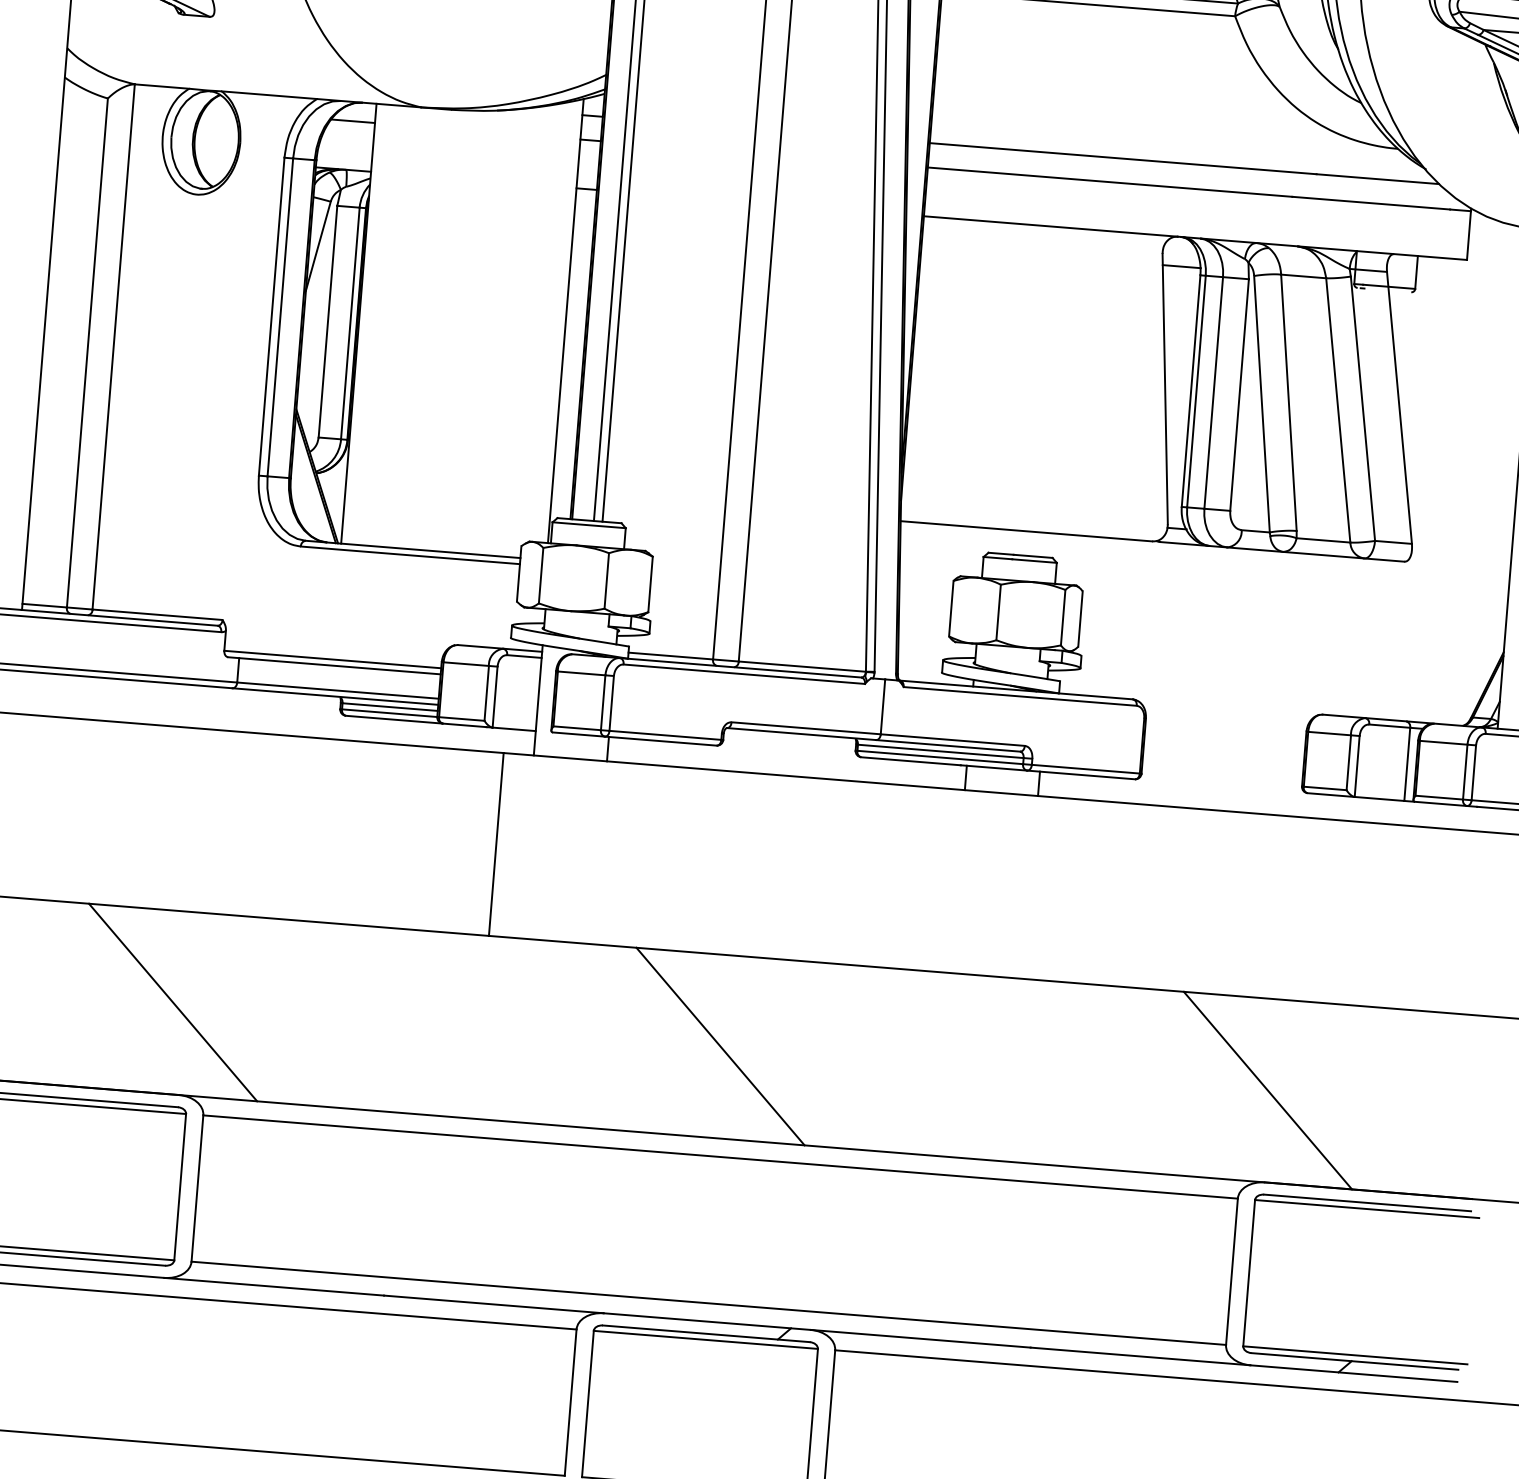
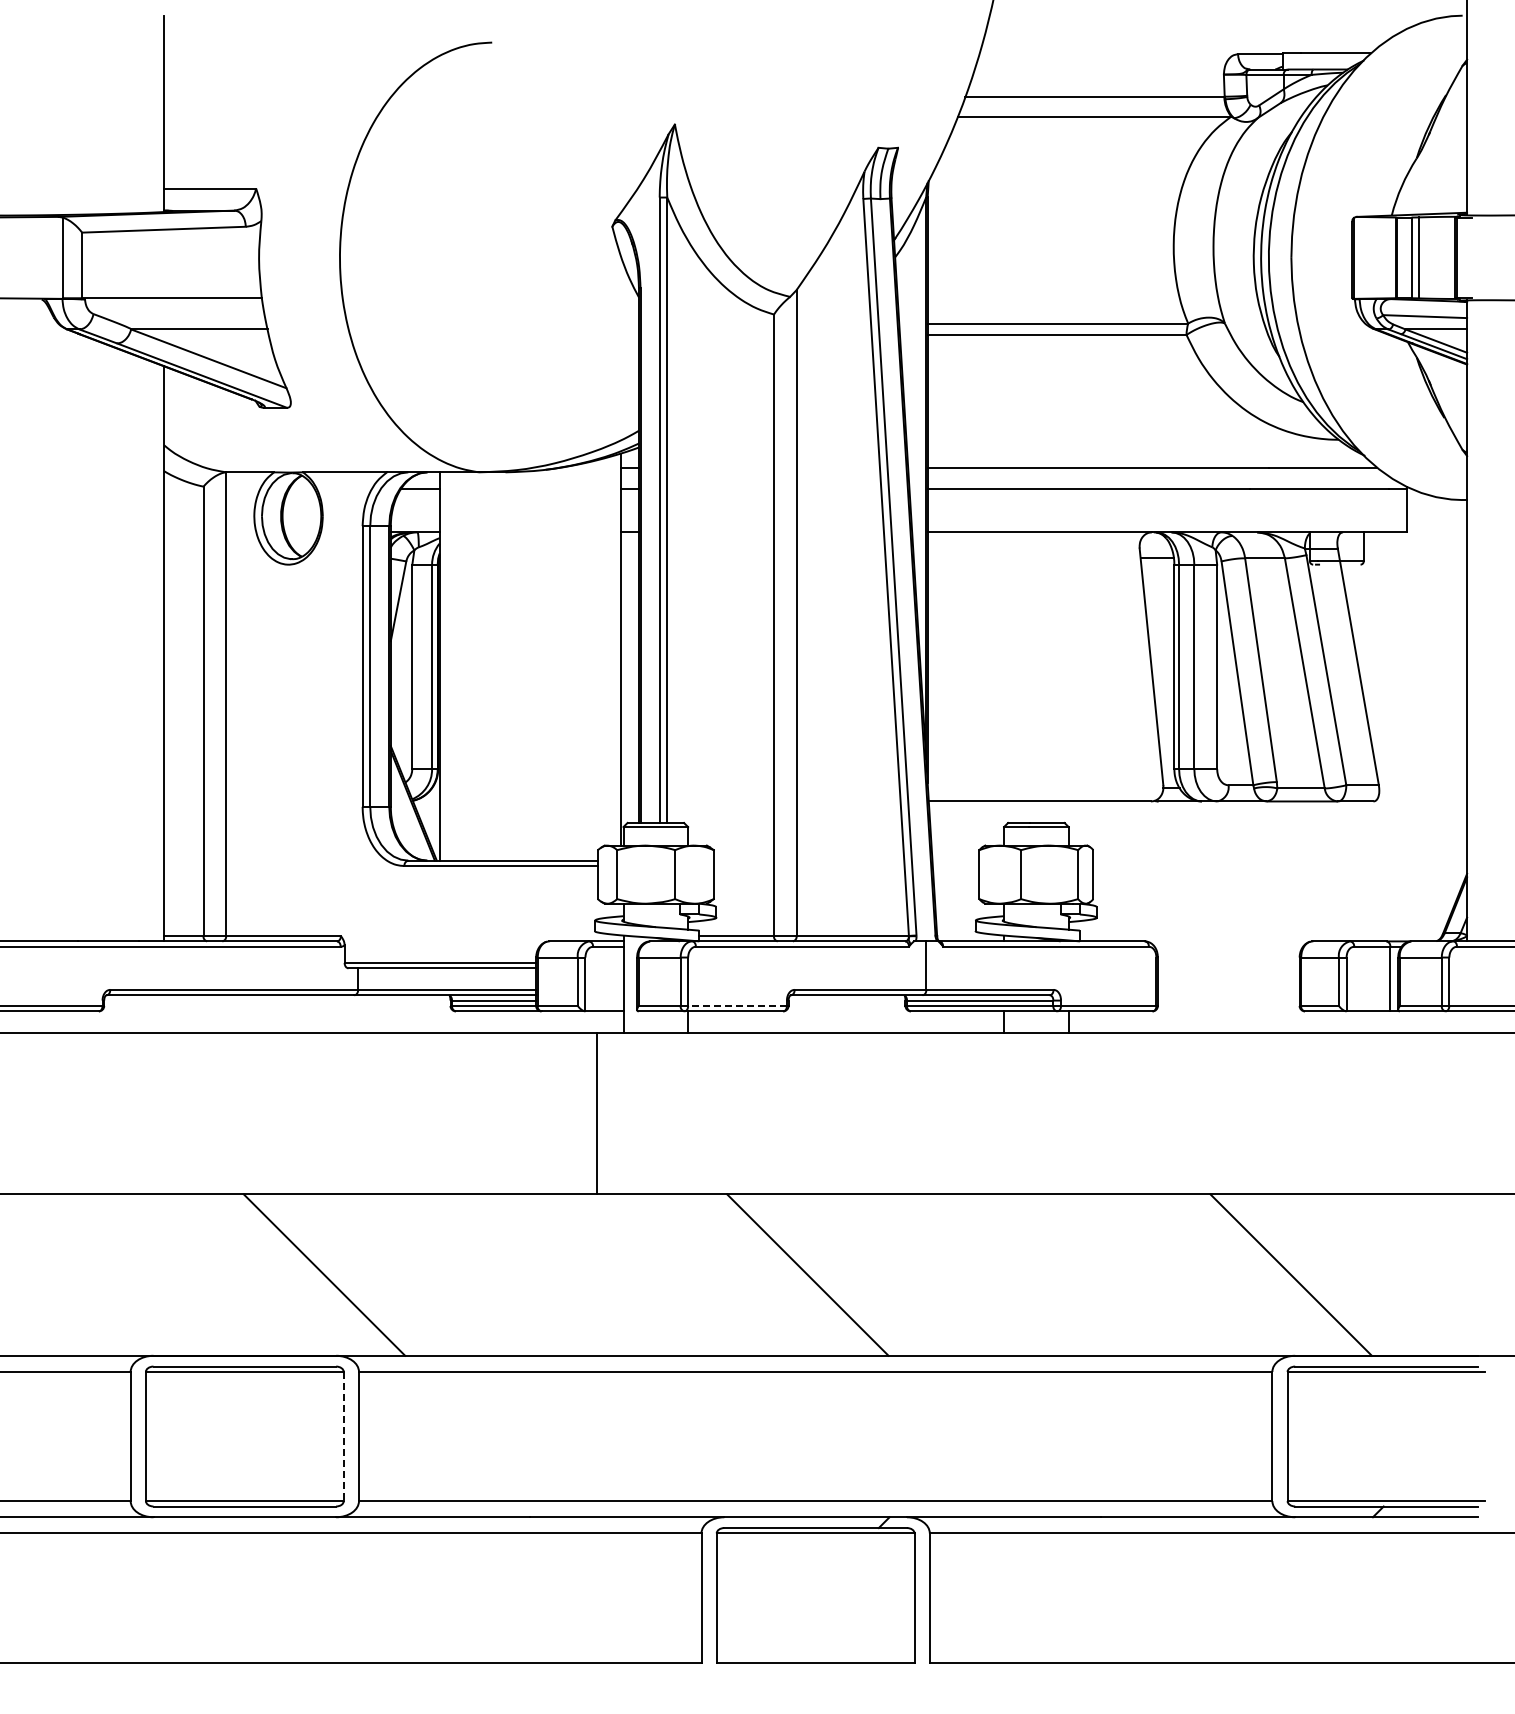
line: (665, 734) -> (737, 1005), solid -> dashed
line: (179, 1187) -> (343, 1436), solid -> dashed

